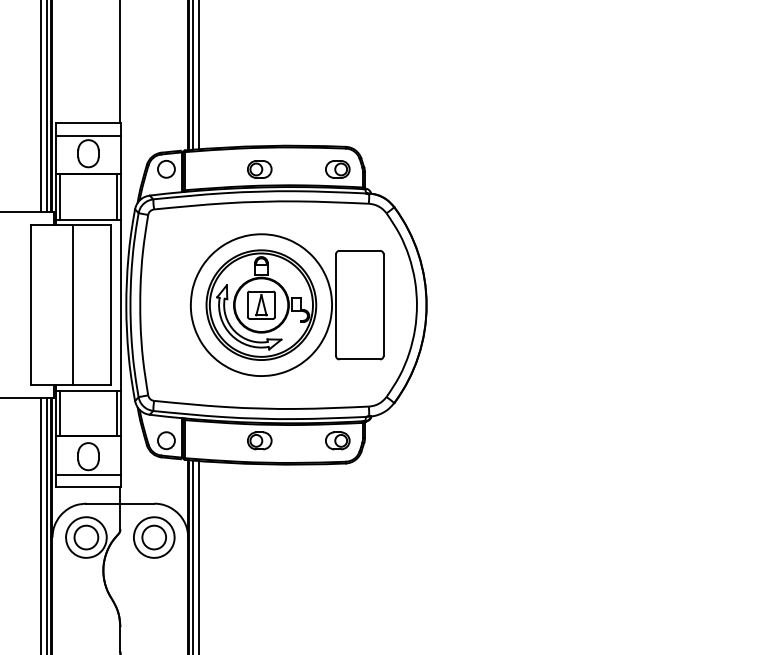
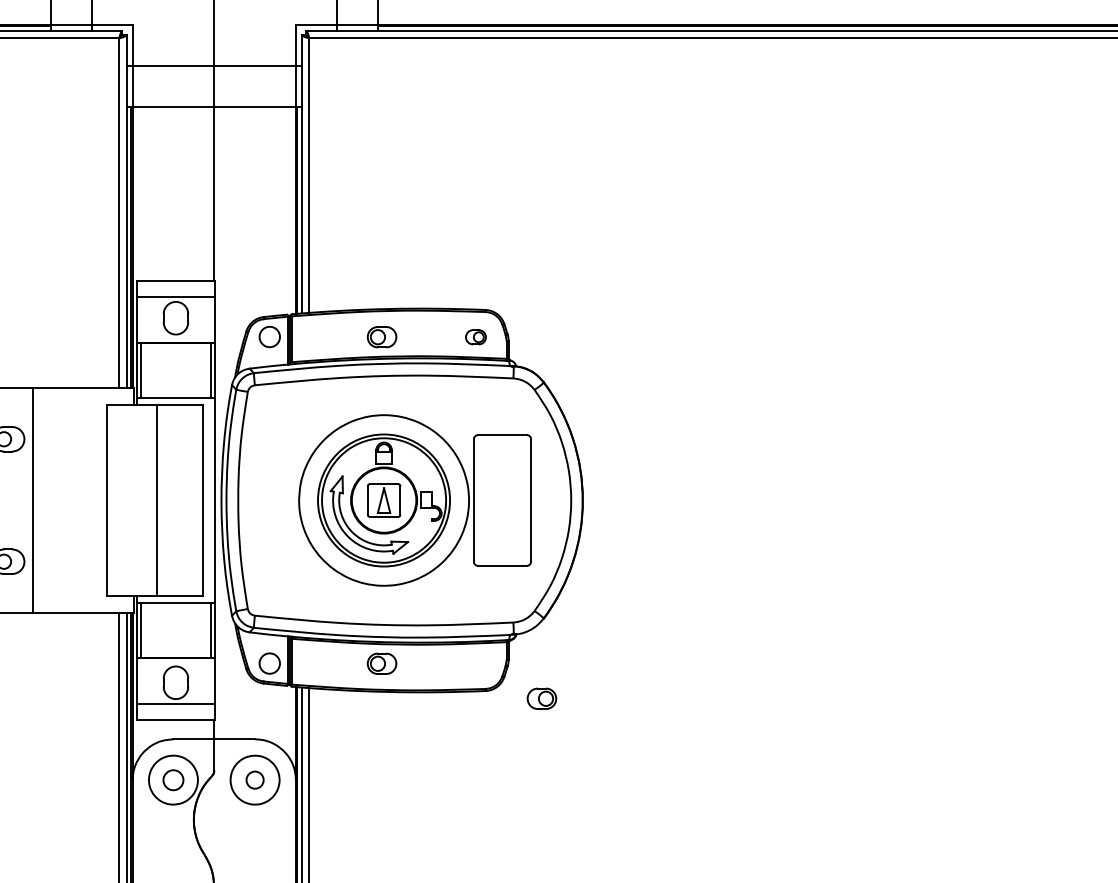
part: (337, 169) -> (475, 337), size x0.7
part: (337, 440) -> (541, 698), moved
circle: (86, 537) -> (173, 780), size x0.7
circle: (153, 537) -> (254, 779), size x0.6

